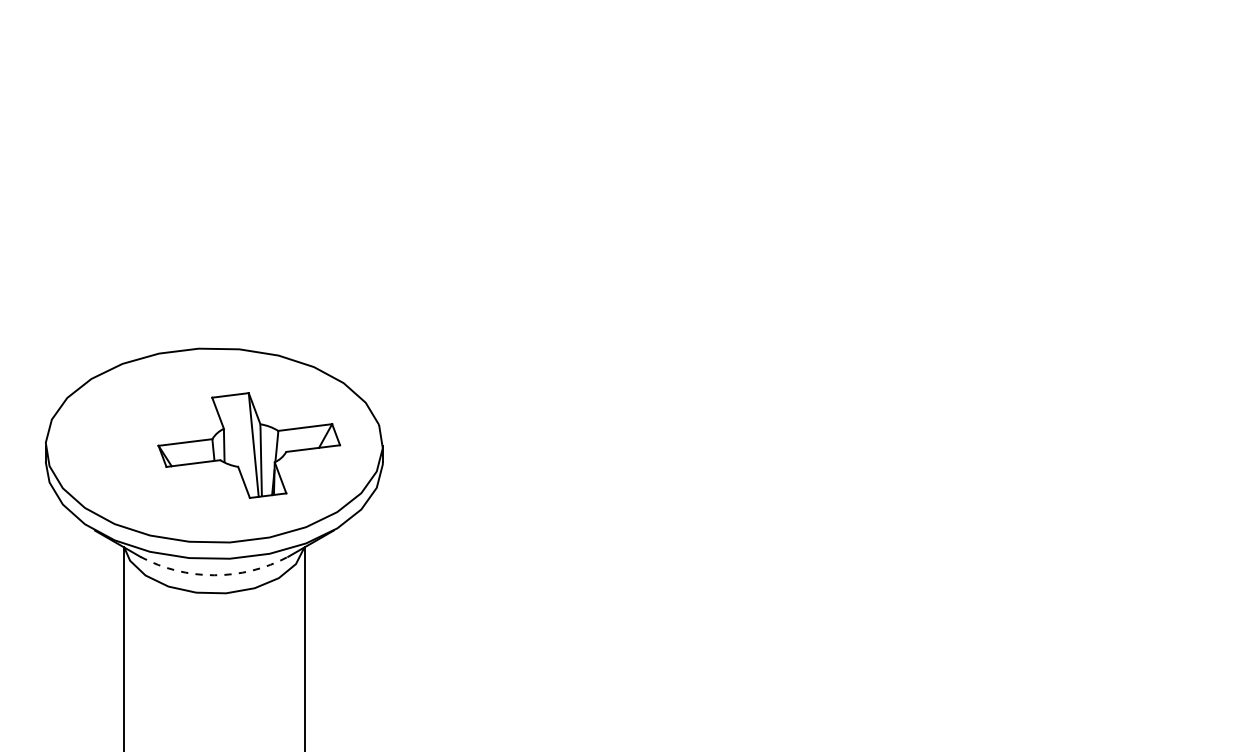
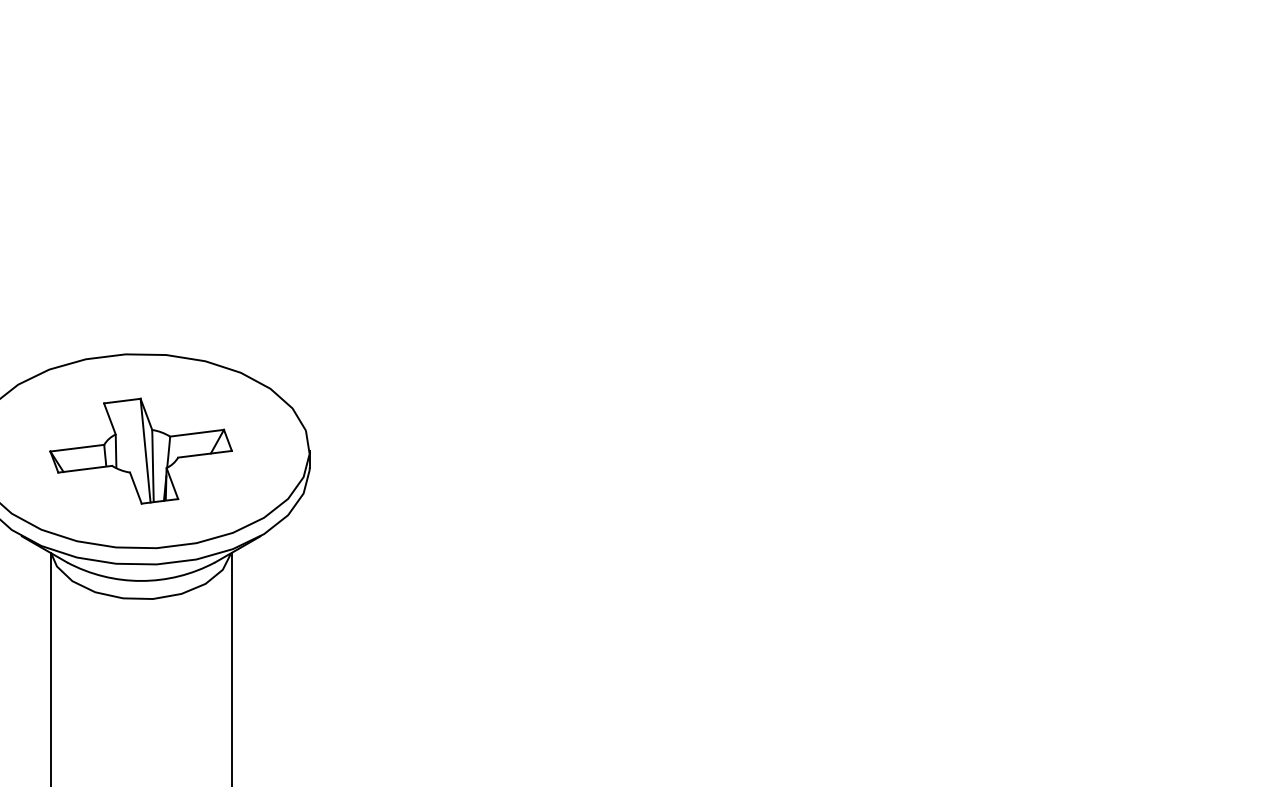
part: (248, 444) -> (140, 450), moved
arc: (214, 574) -> (141, 580), dashed -> solid

